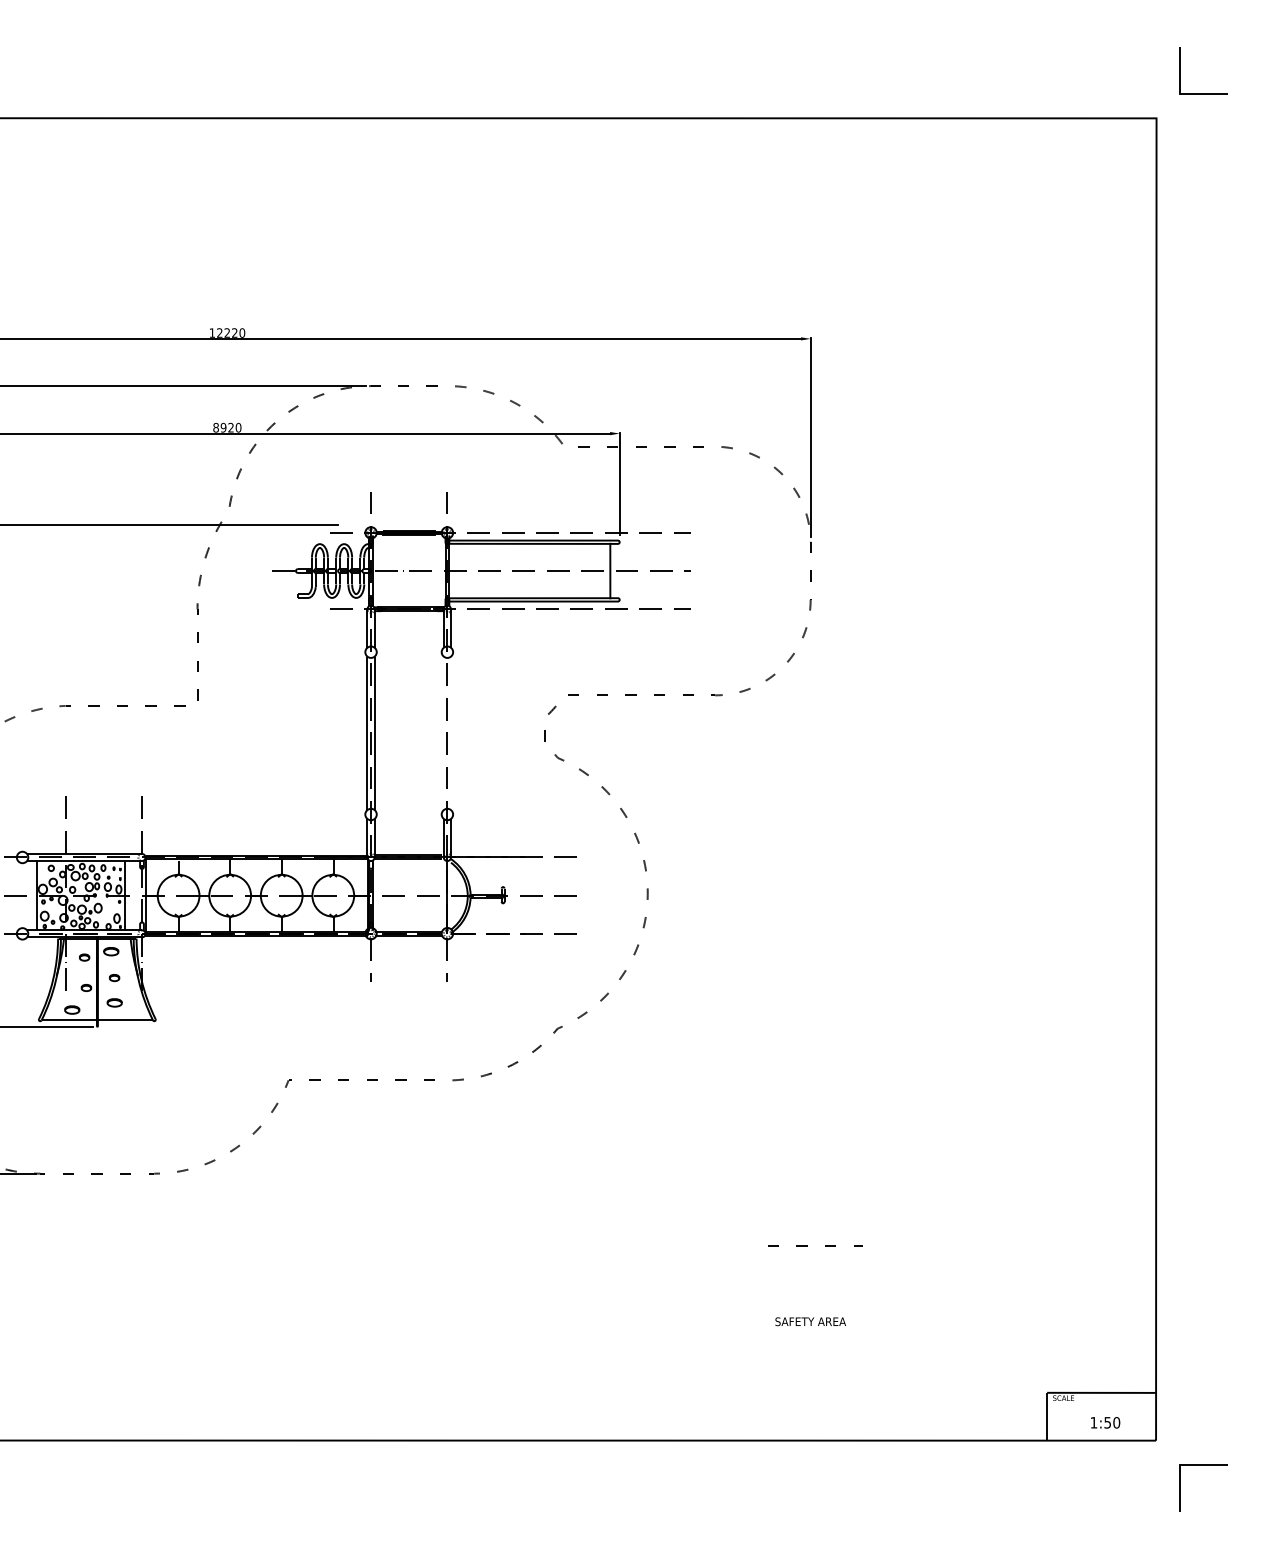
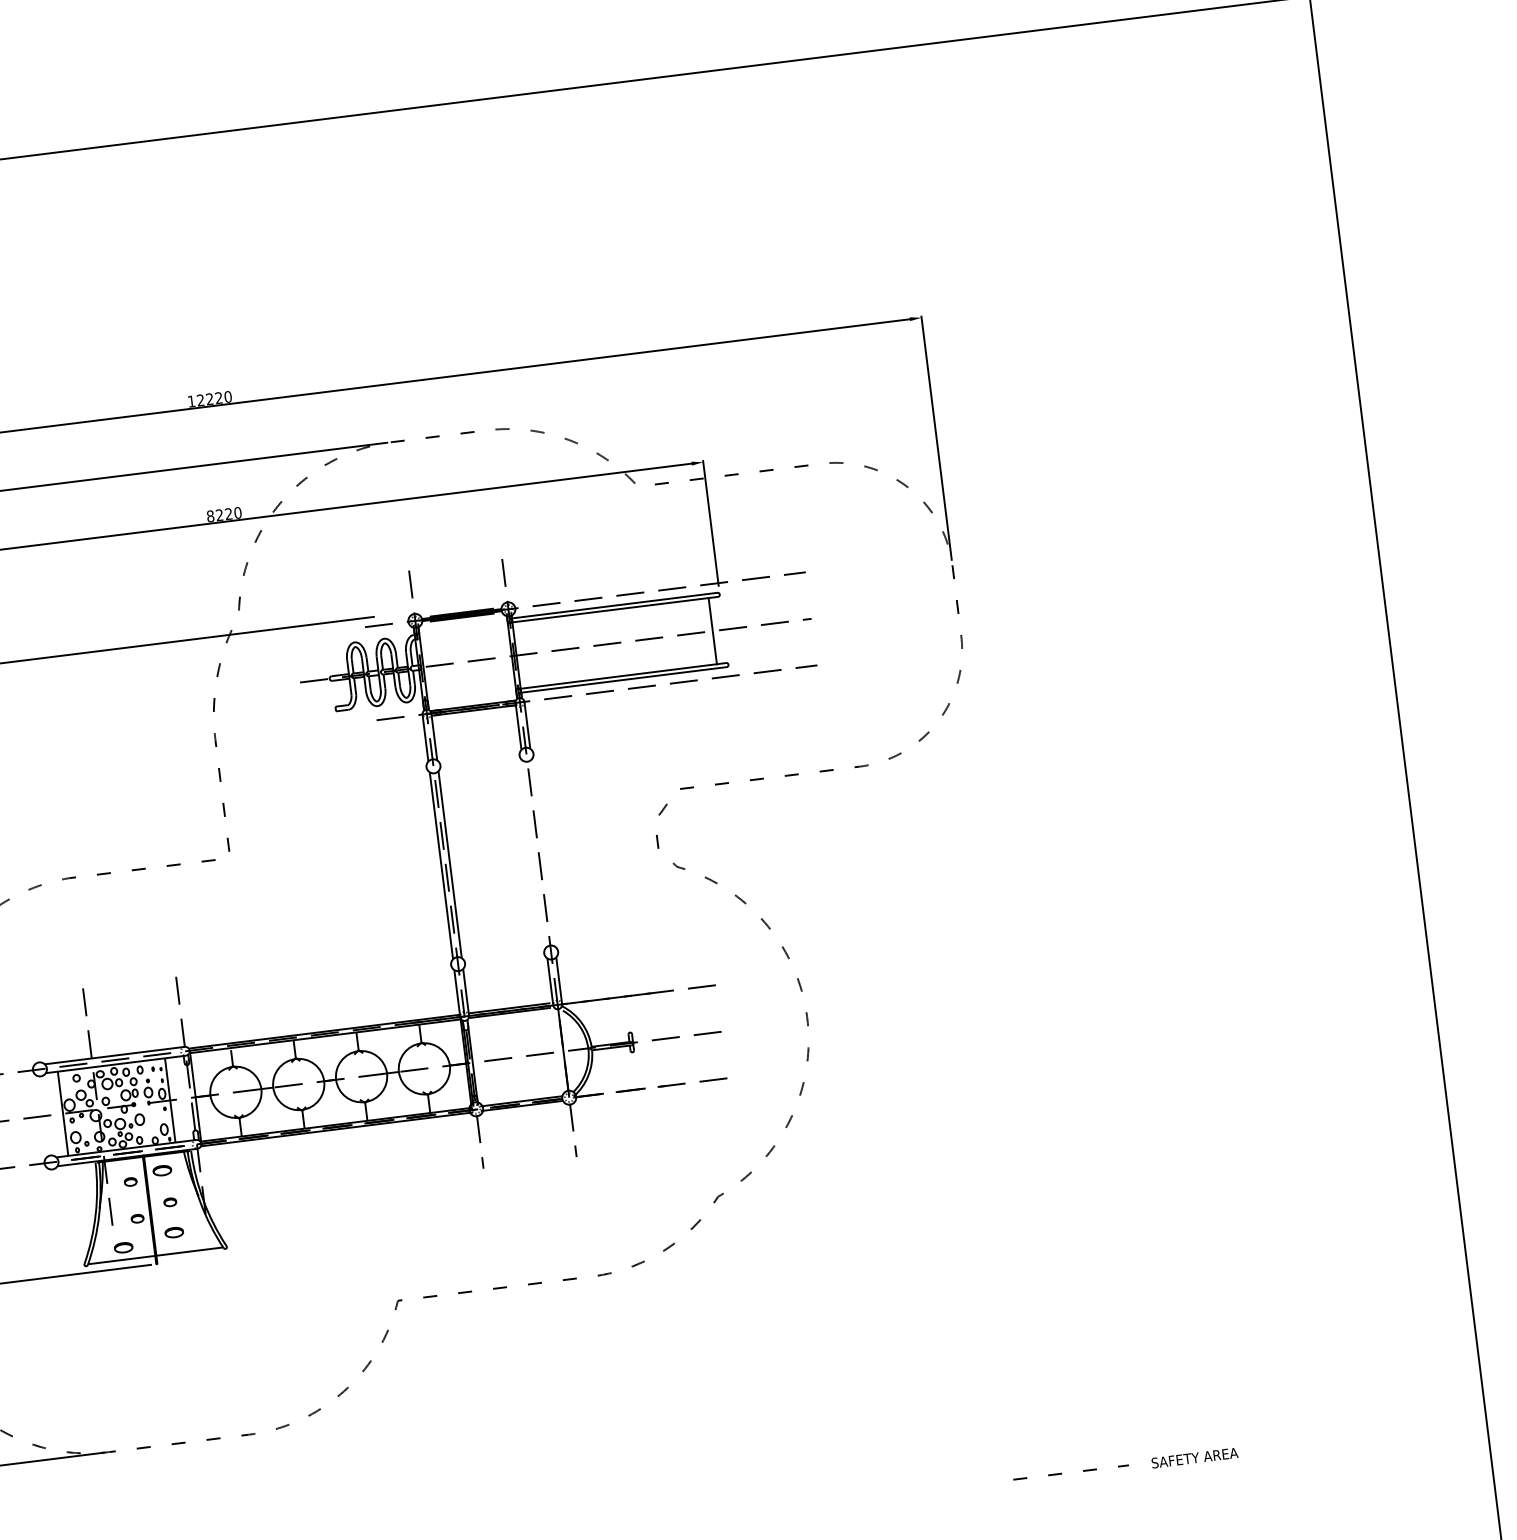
text: (223, 427) -> (219, 514), 8920 -> 8220
line: (807, 1245) -> (1061, 1473), moved
text: (810, 1321) -> (1194, 1457), moved

